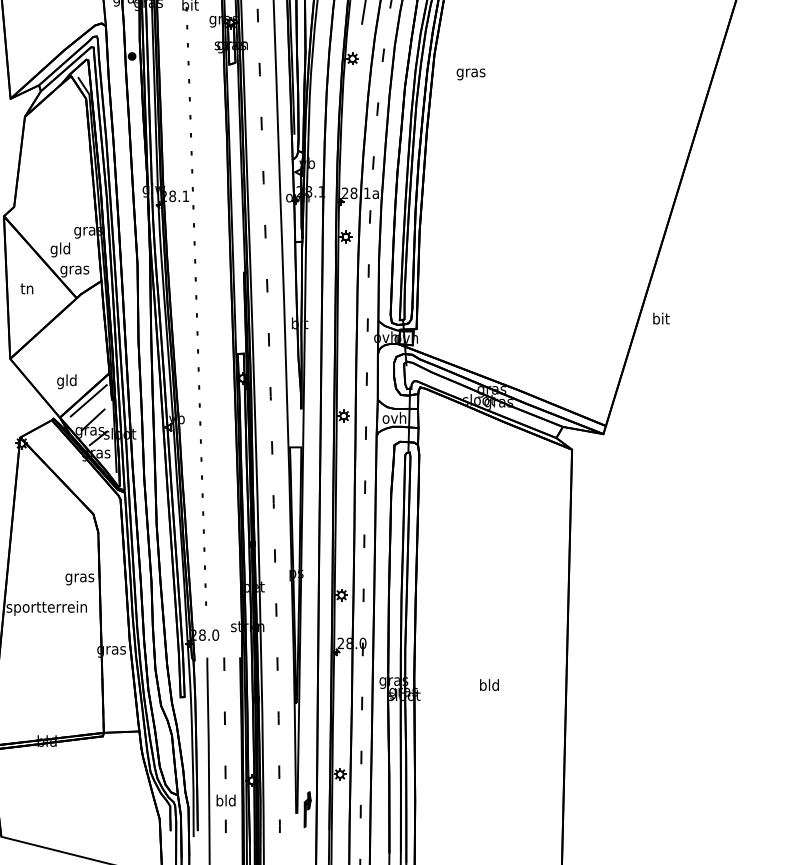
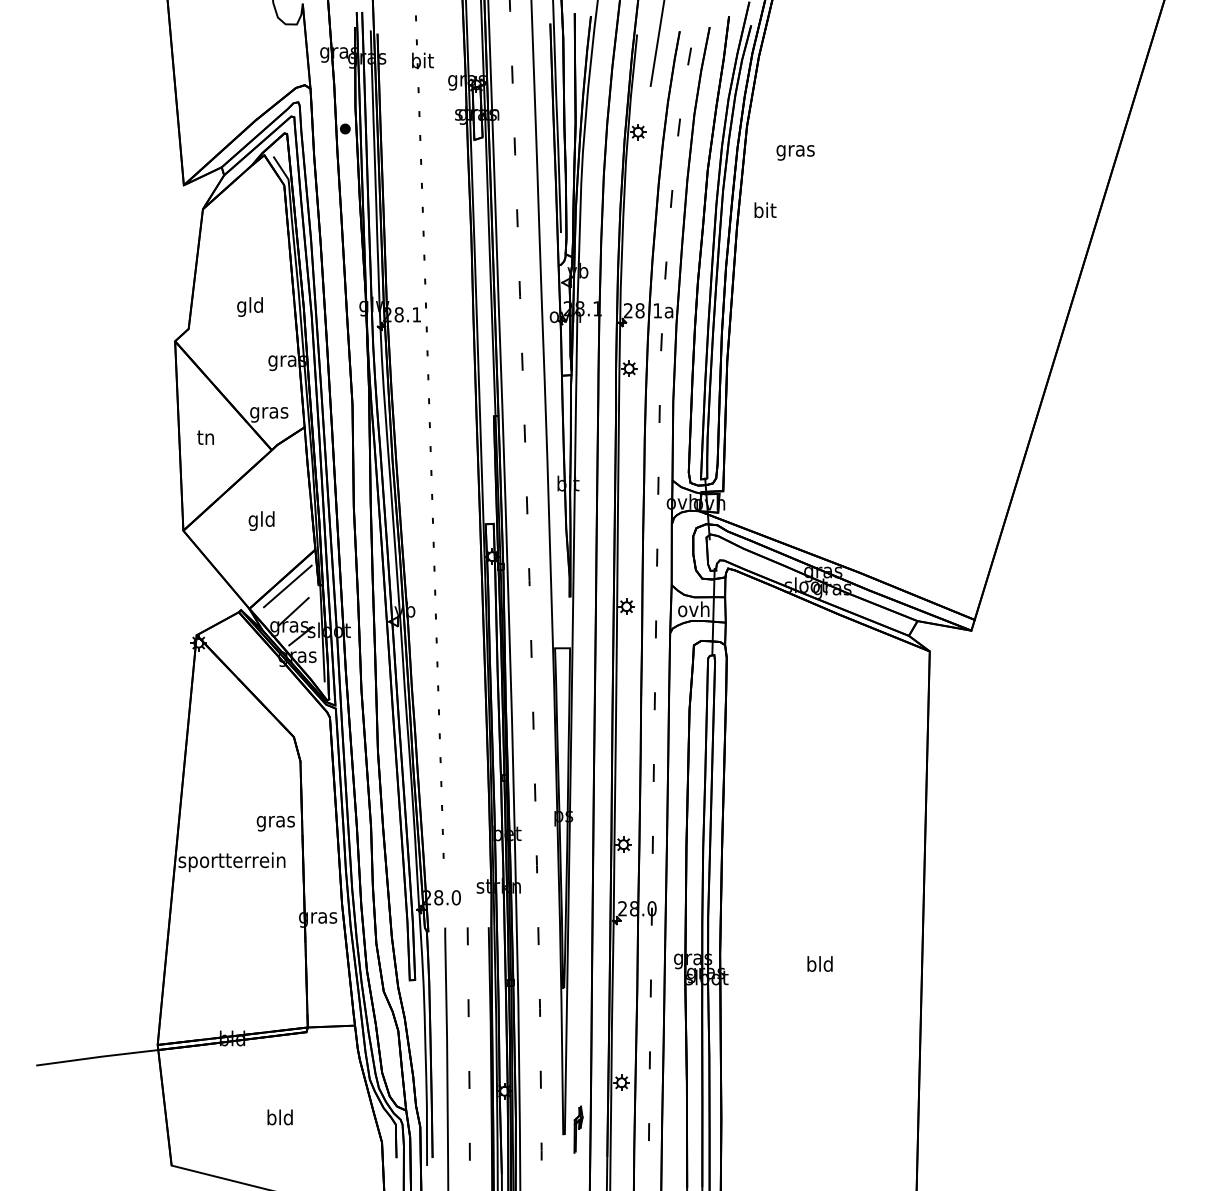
text: (59, 249) -> (249, 306), moved
text: (661, 318) -> (765, 210), moved
text: (66, 381) -> (261, 520), moved
text: (225, 800) -> (279, 1117), moved

